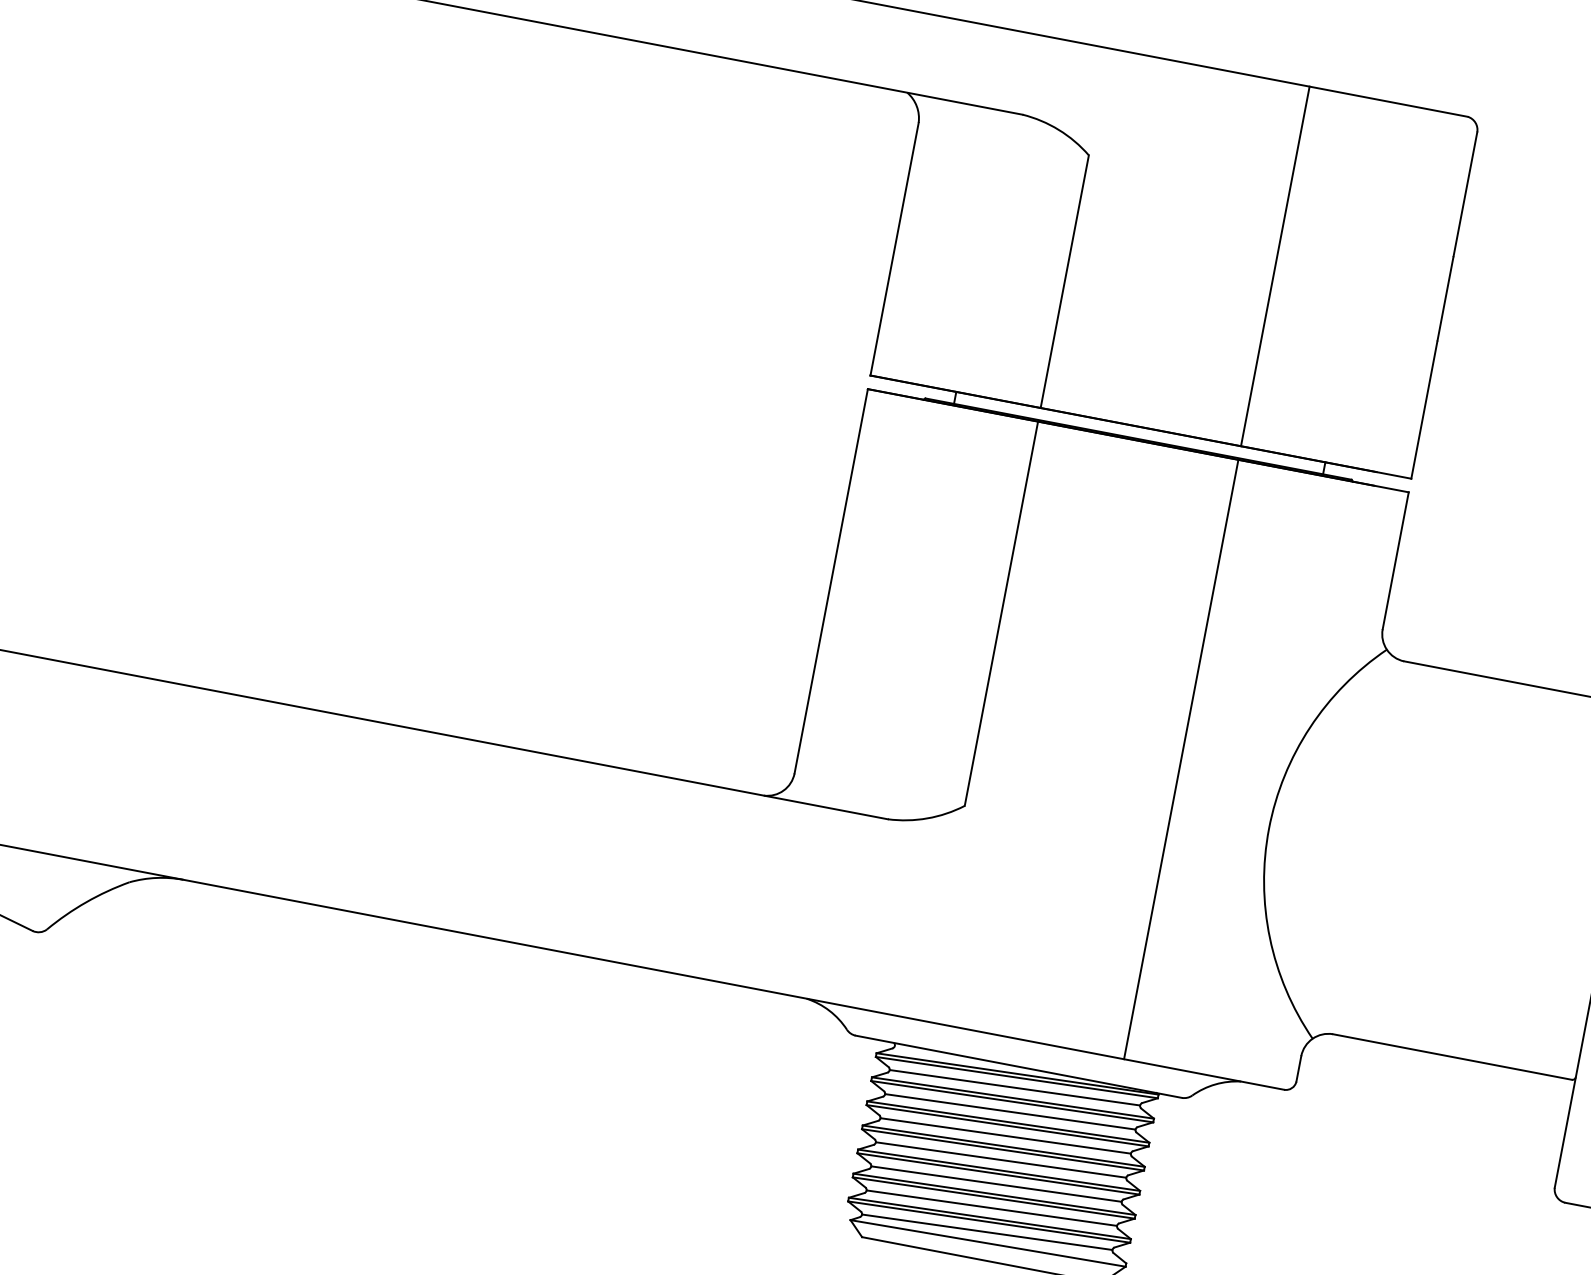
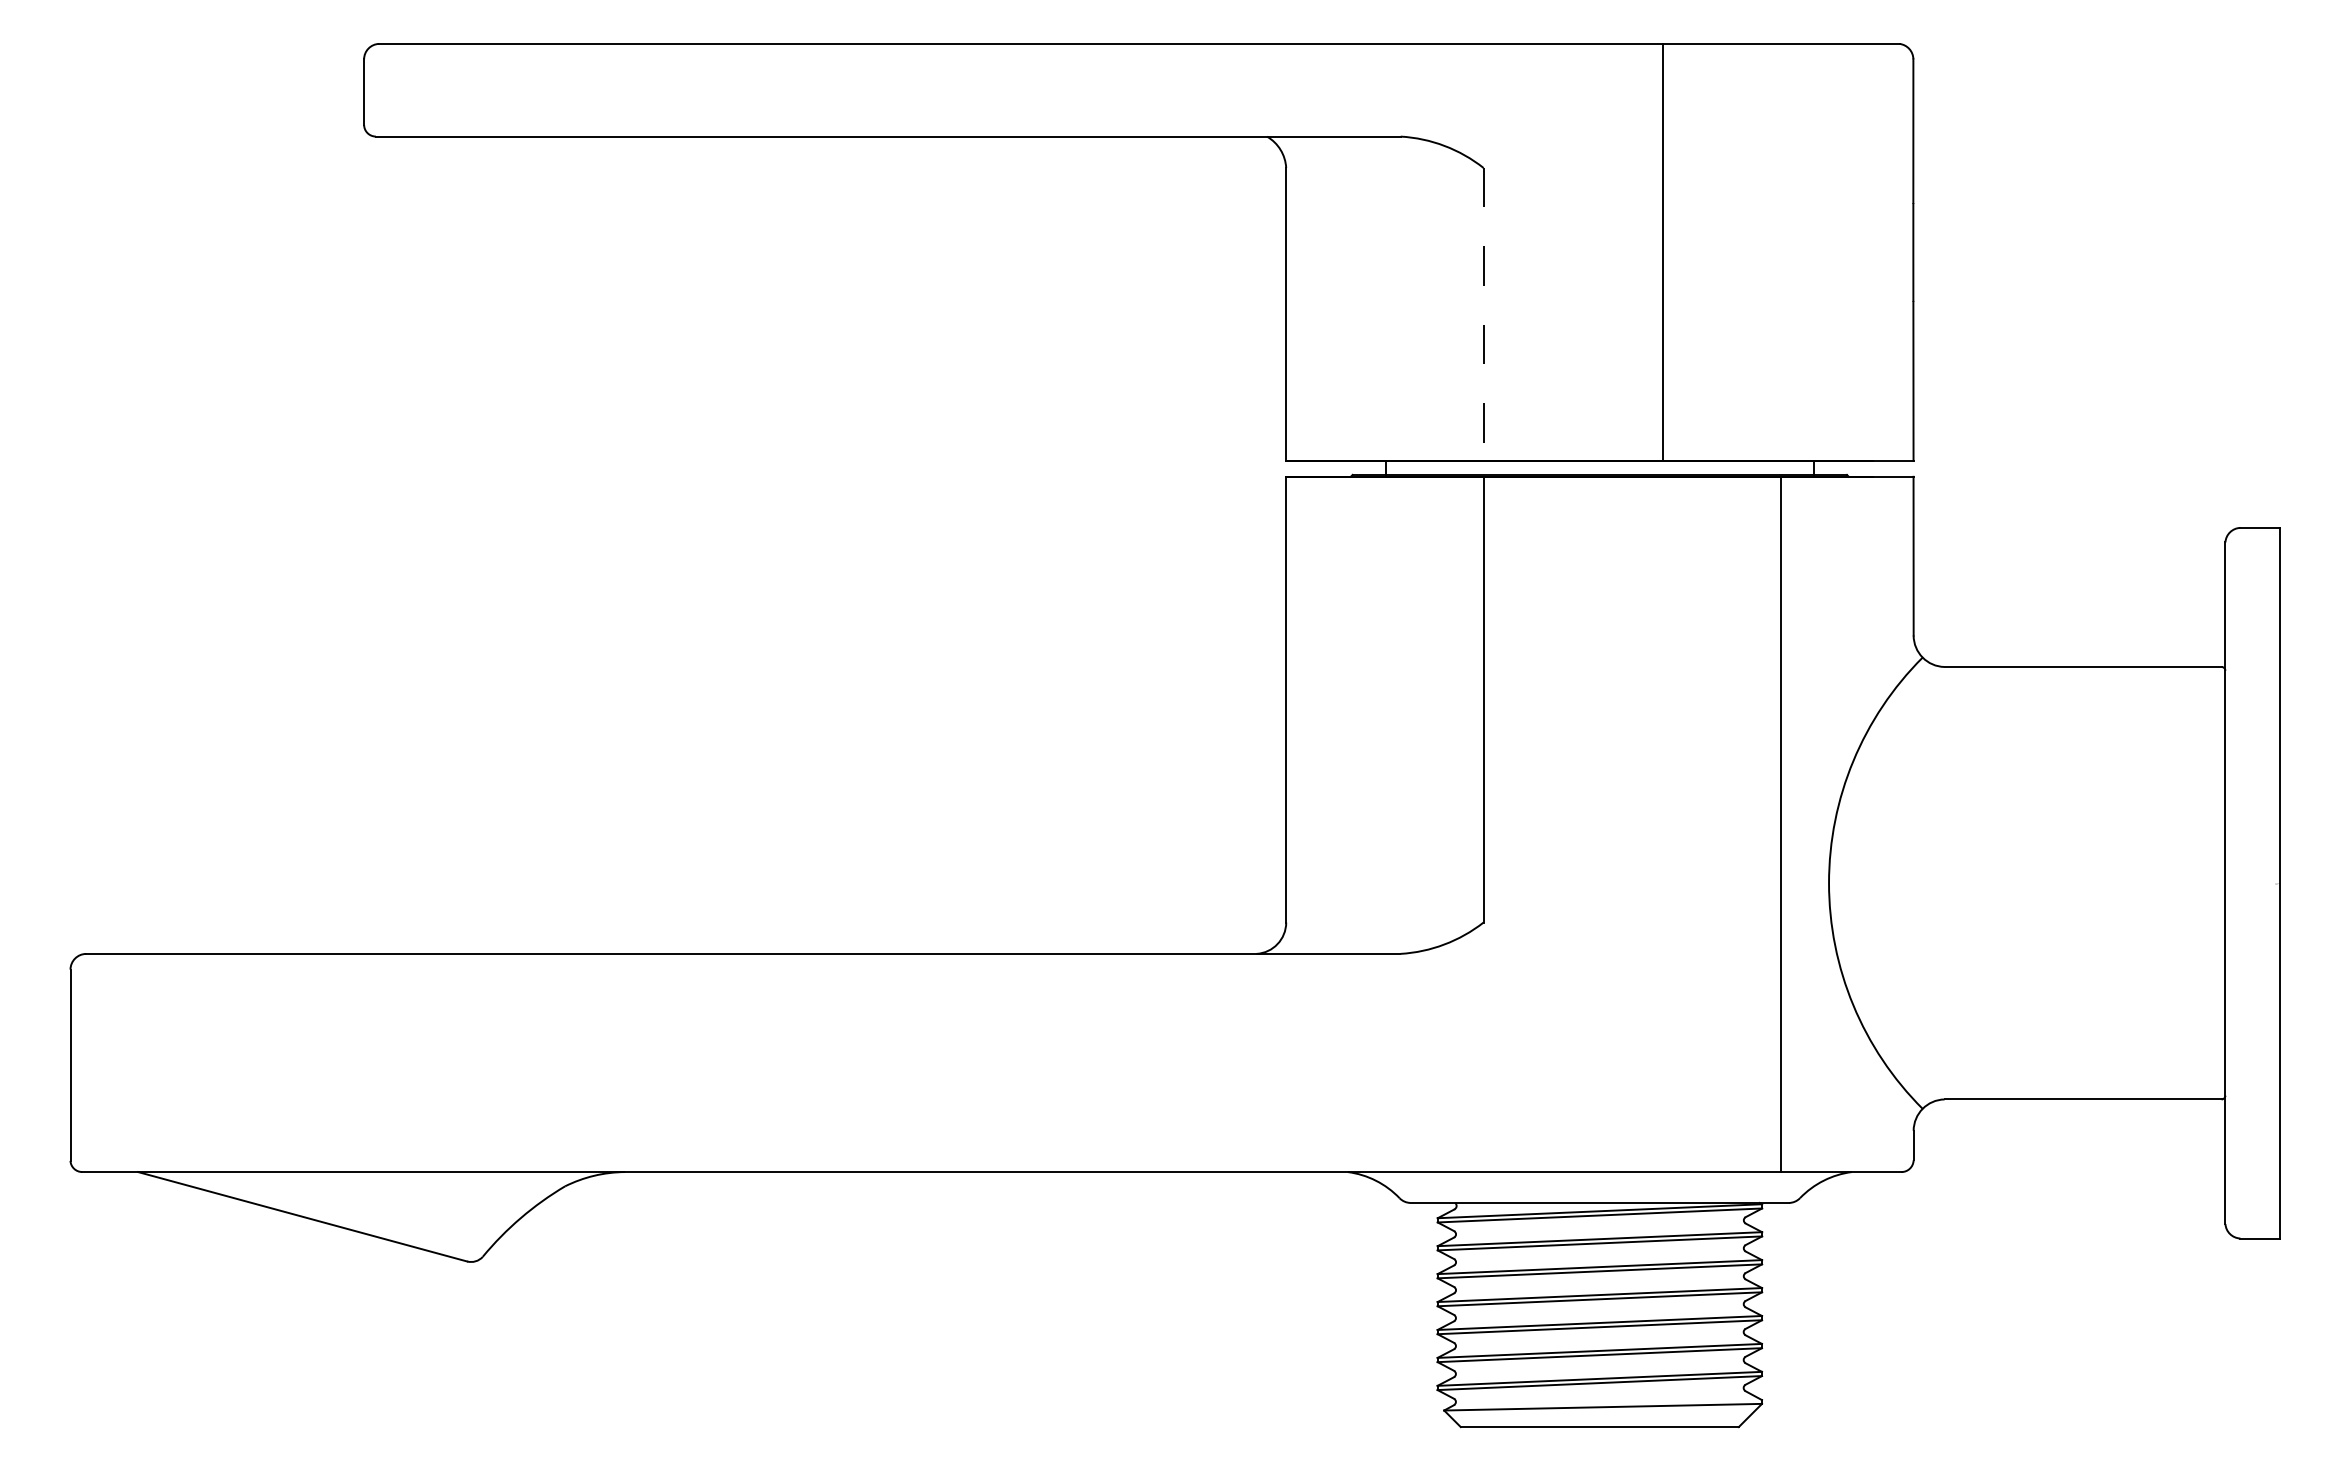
line: (1274, 266) -> (1662, 252), moved
line: (1064, 281) -> (1483, 314), solid -> dashed
line: (1180, 759) -> (1780, 824), moved
line: (1014, 1087) -> (1599, 1227), removed
line: (1009, 1112) -> (1599, 1255), removed
line: (1005, 1136) -> (1599, 1283), removed
line: (1000, 1159) -> (1599, 1310), removed
line: (996, 1183) -> (1599, 1338), removed
line: (991, 1207) -> (1599, 1366), removed
line: (987, 1231) -> (1599, 1394), removed

